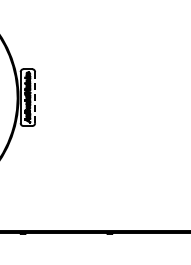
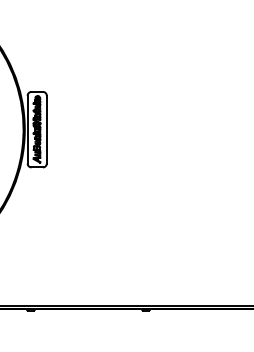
line: (35, 97) -> (47, 129), dashed -> solid

